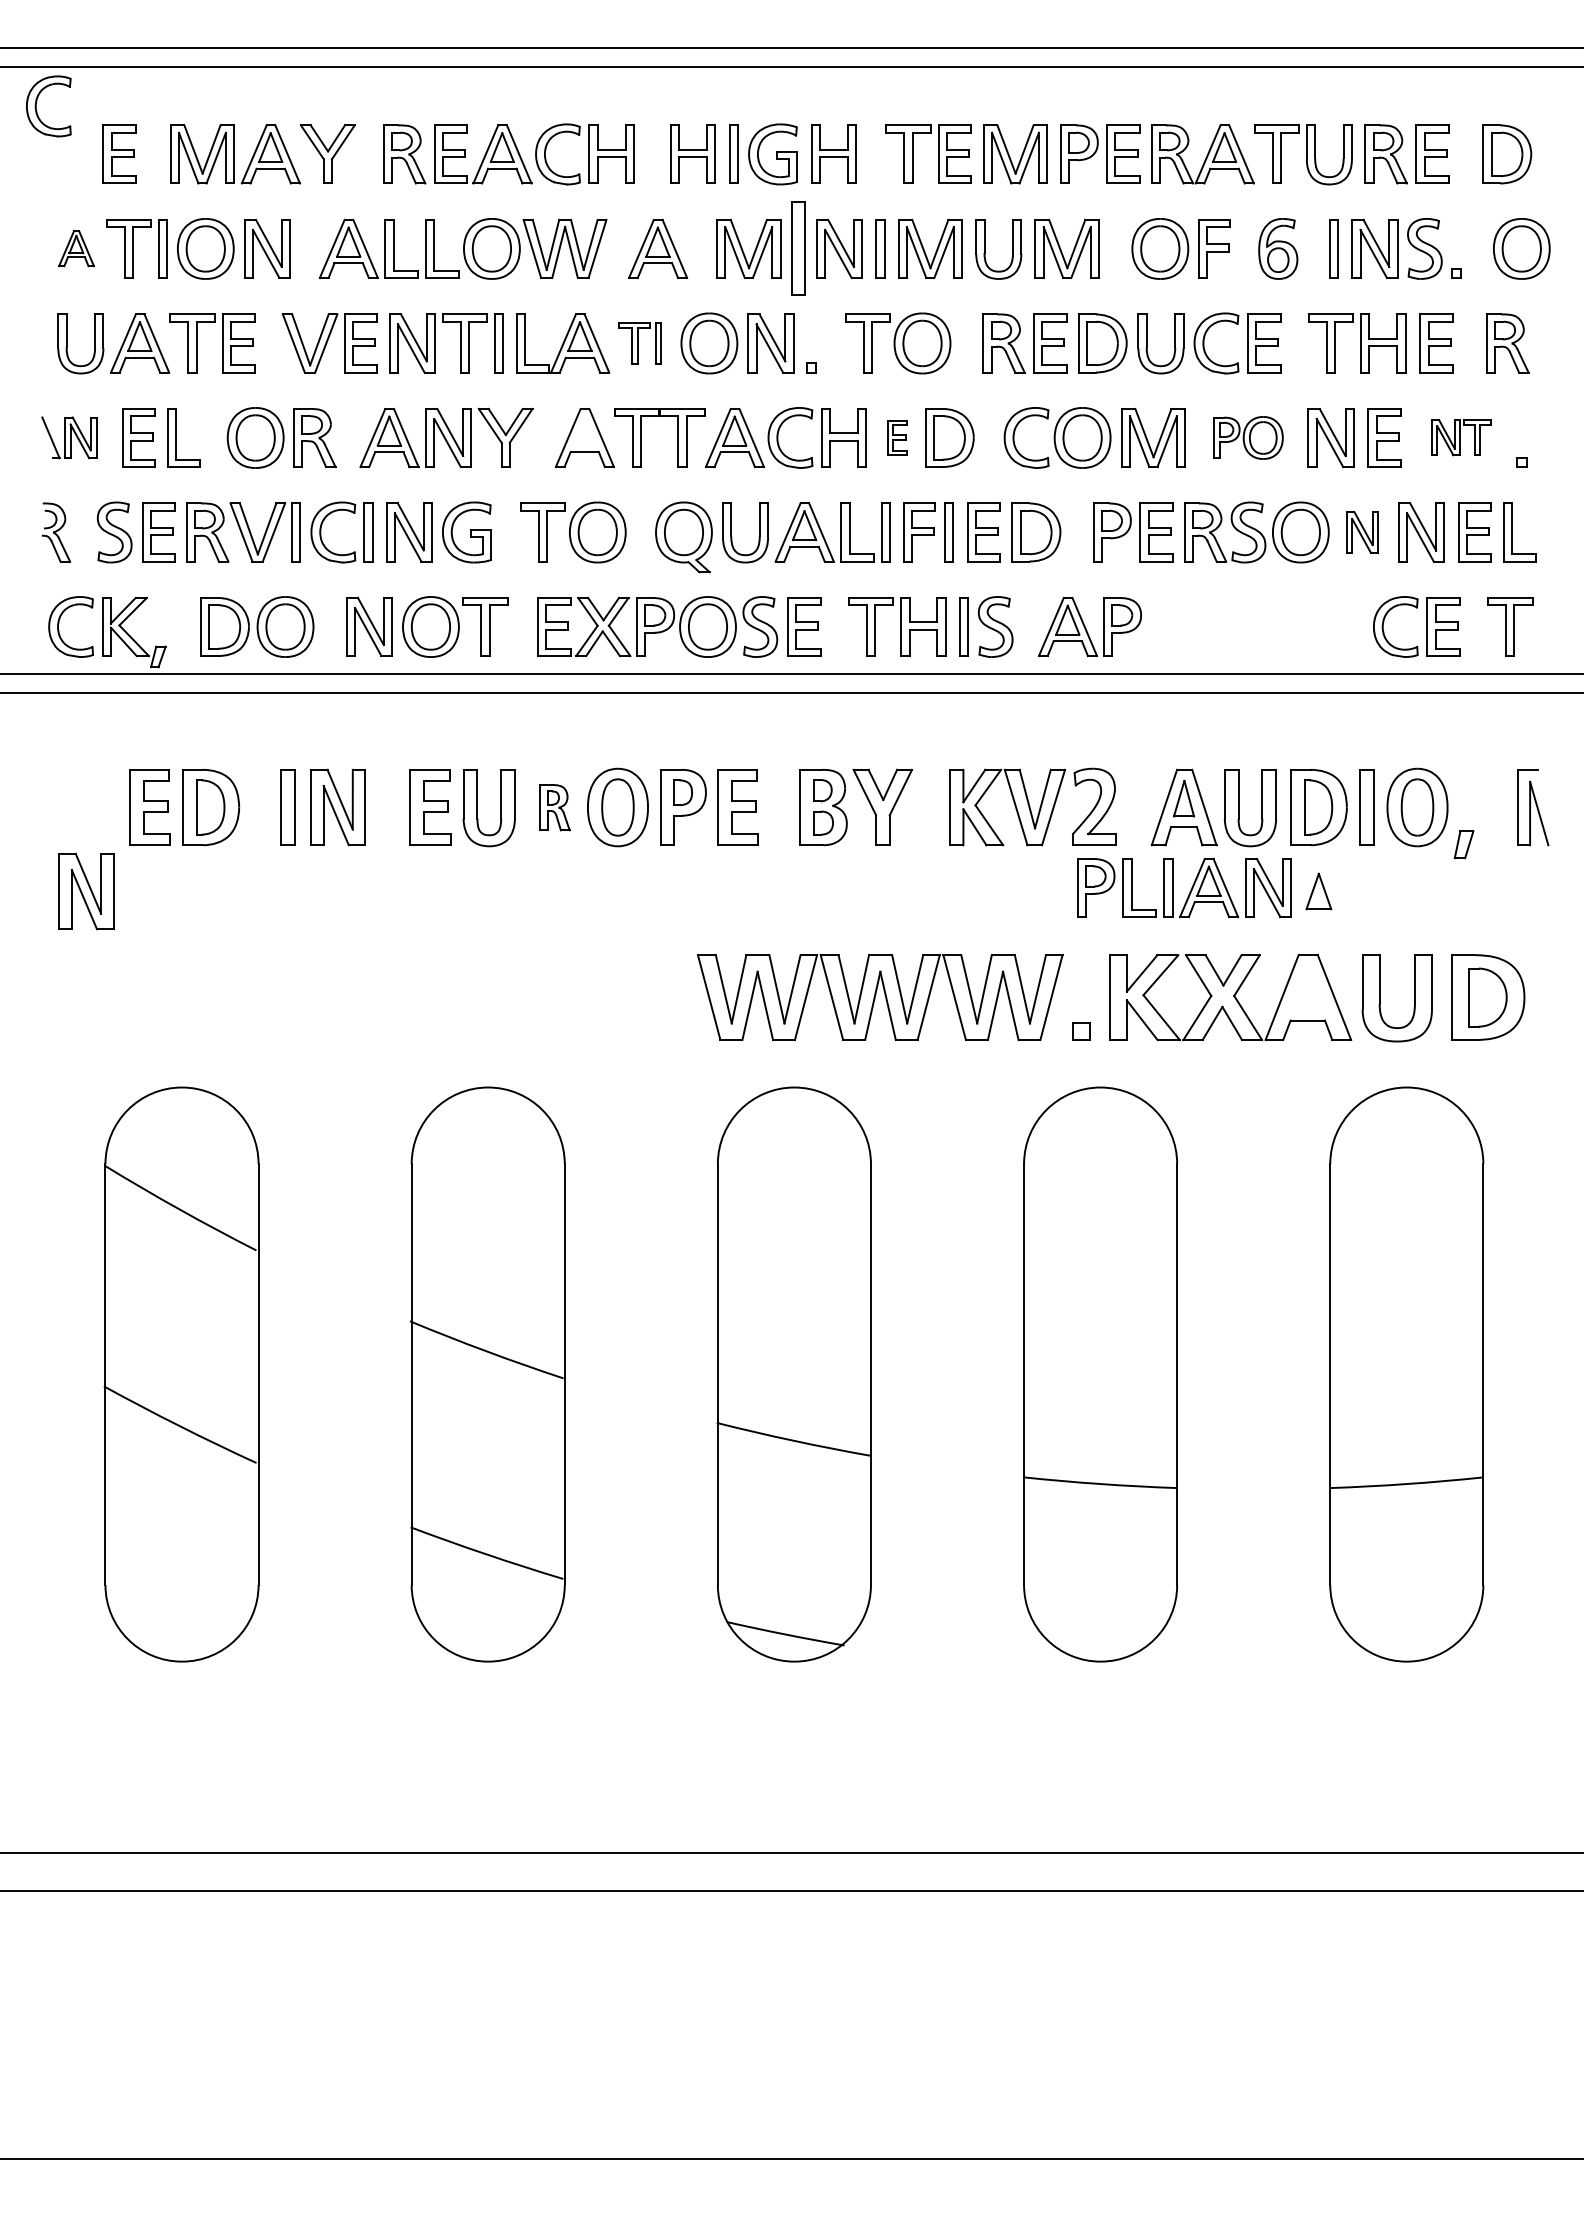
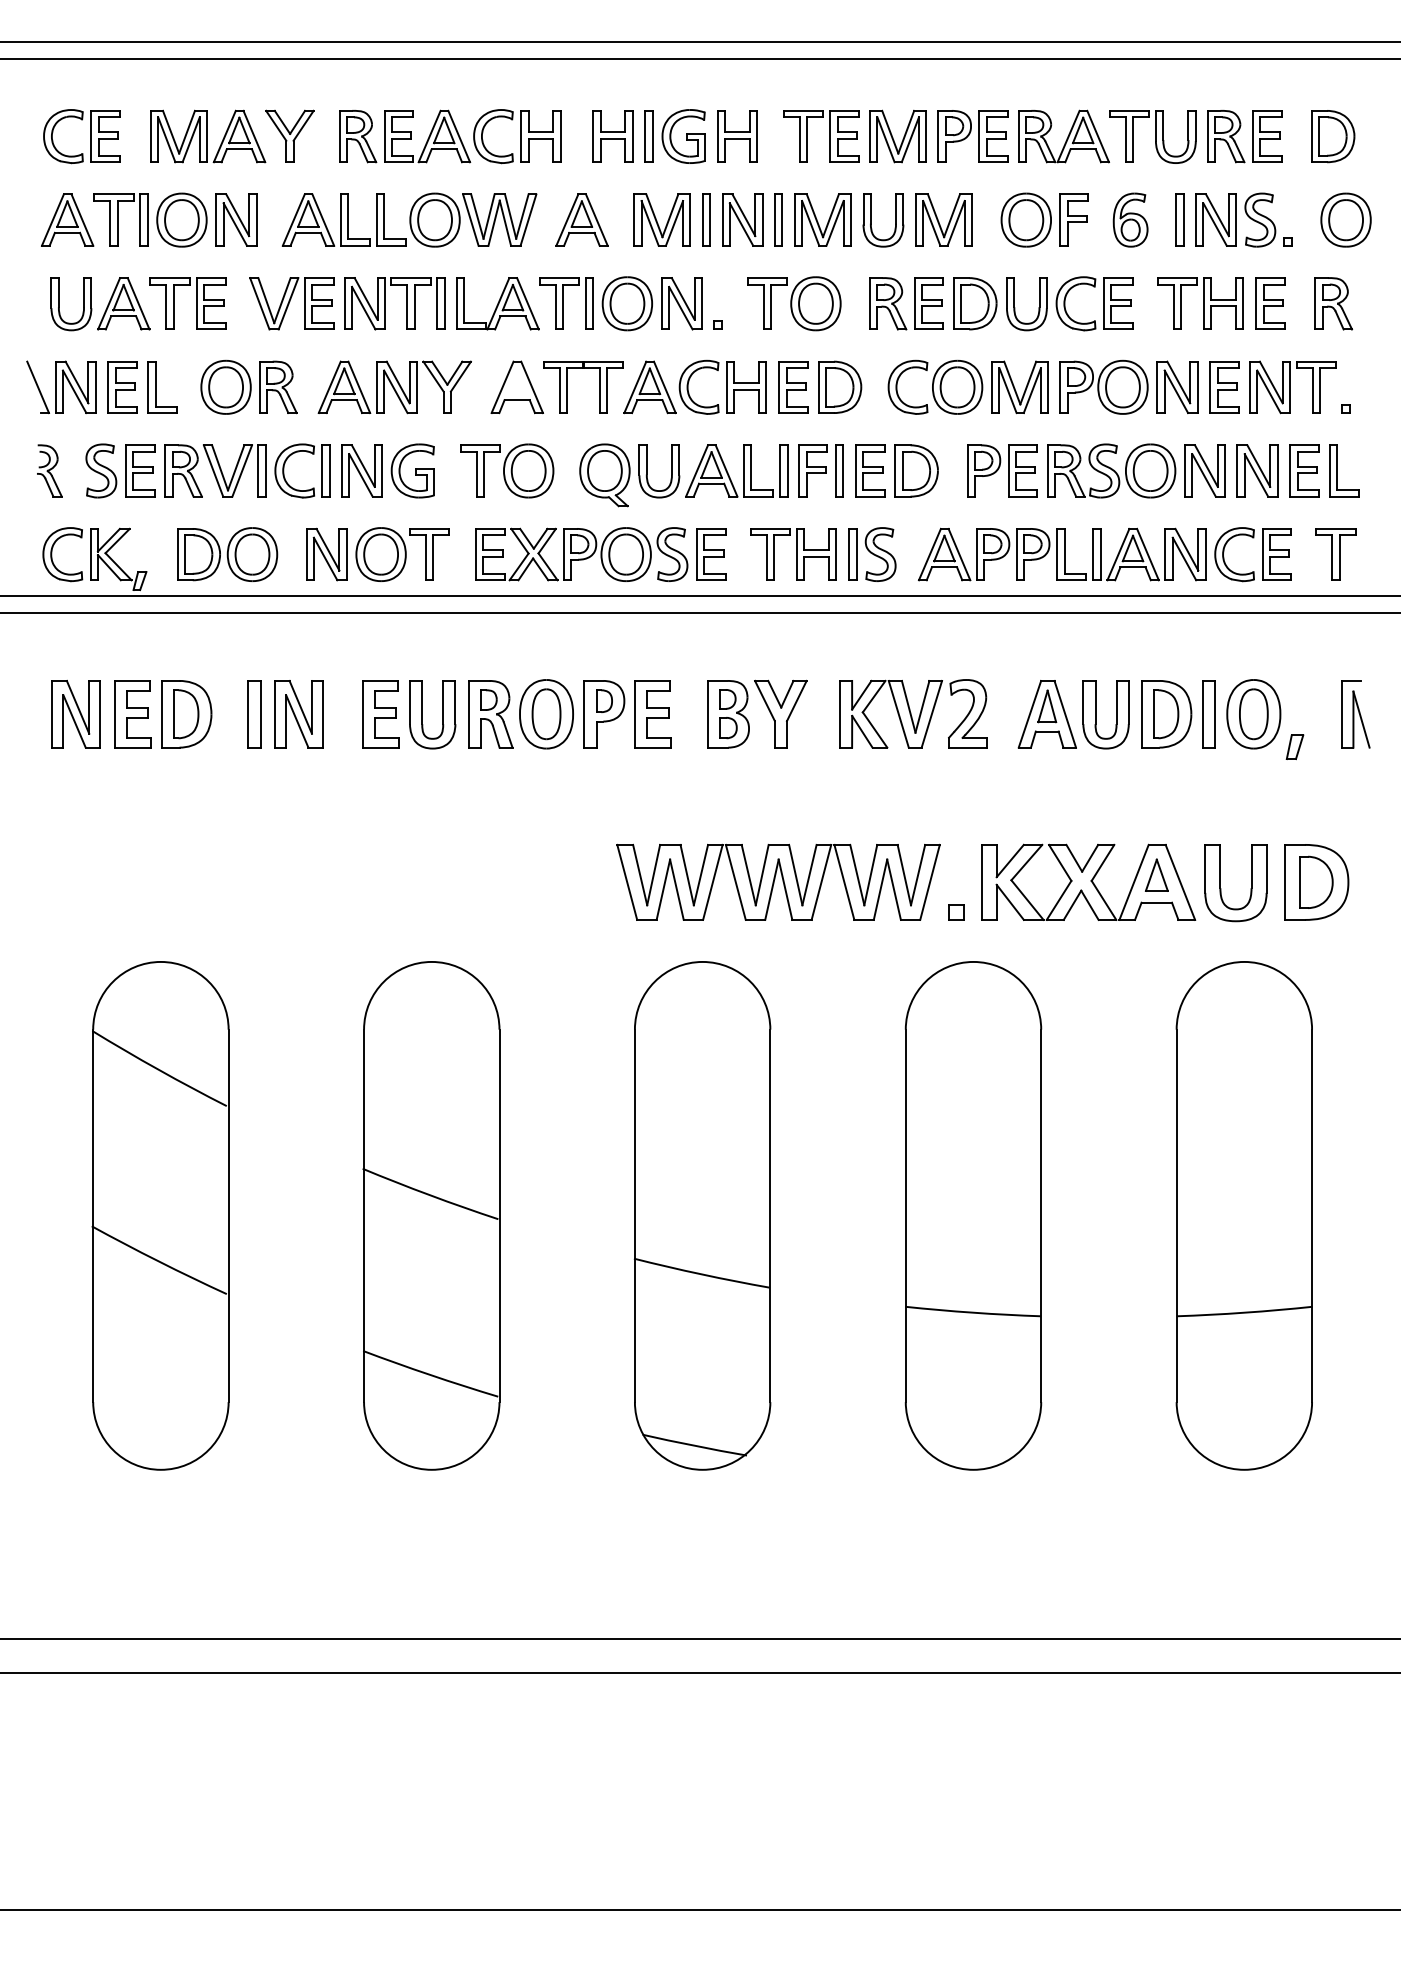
part: (36, 106) -> (52, 136), moved
part: (76, 248) -> (67, 219), size x1.67
part: (798, 248) -> (706, 219), size x0.62
part: (639, 343) -> (565, 303), size x1.43
part: (68, 437) -> (60, 386), size x1.43
part: (897, 437) -> (793, 386), size x1.67
part: (1248, 437) -> (1104, 386), size x1.43
part: (1461, 437) -> (1292, 386), size x1.67
part: (1362, 532) -> (1205, 470), size x1.43
part: (554, 807) -> (490, 714), size x1.67
part: (1190, 889) -> (1116, 555), moved
part: (86, 891) -> (76, 714), moved
part: (1318, 891) -> (1156, 875), moved

